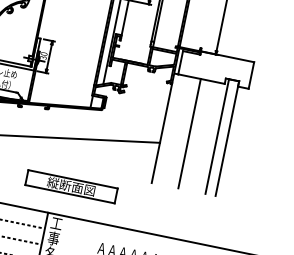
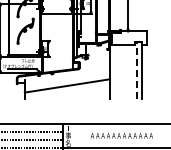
line: (190, 132) -> (123, 71), removed
line: (216, 136) -> (136, 70), solid -> dashed
part: (71, 185) -> (71, 108), removed

